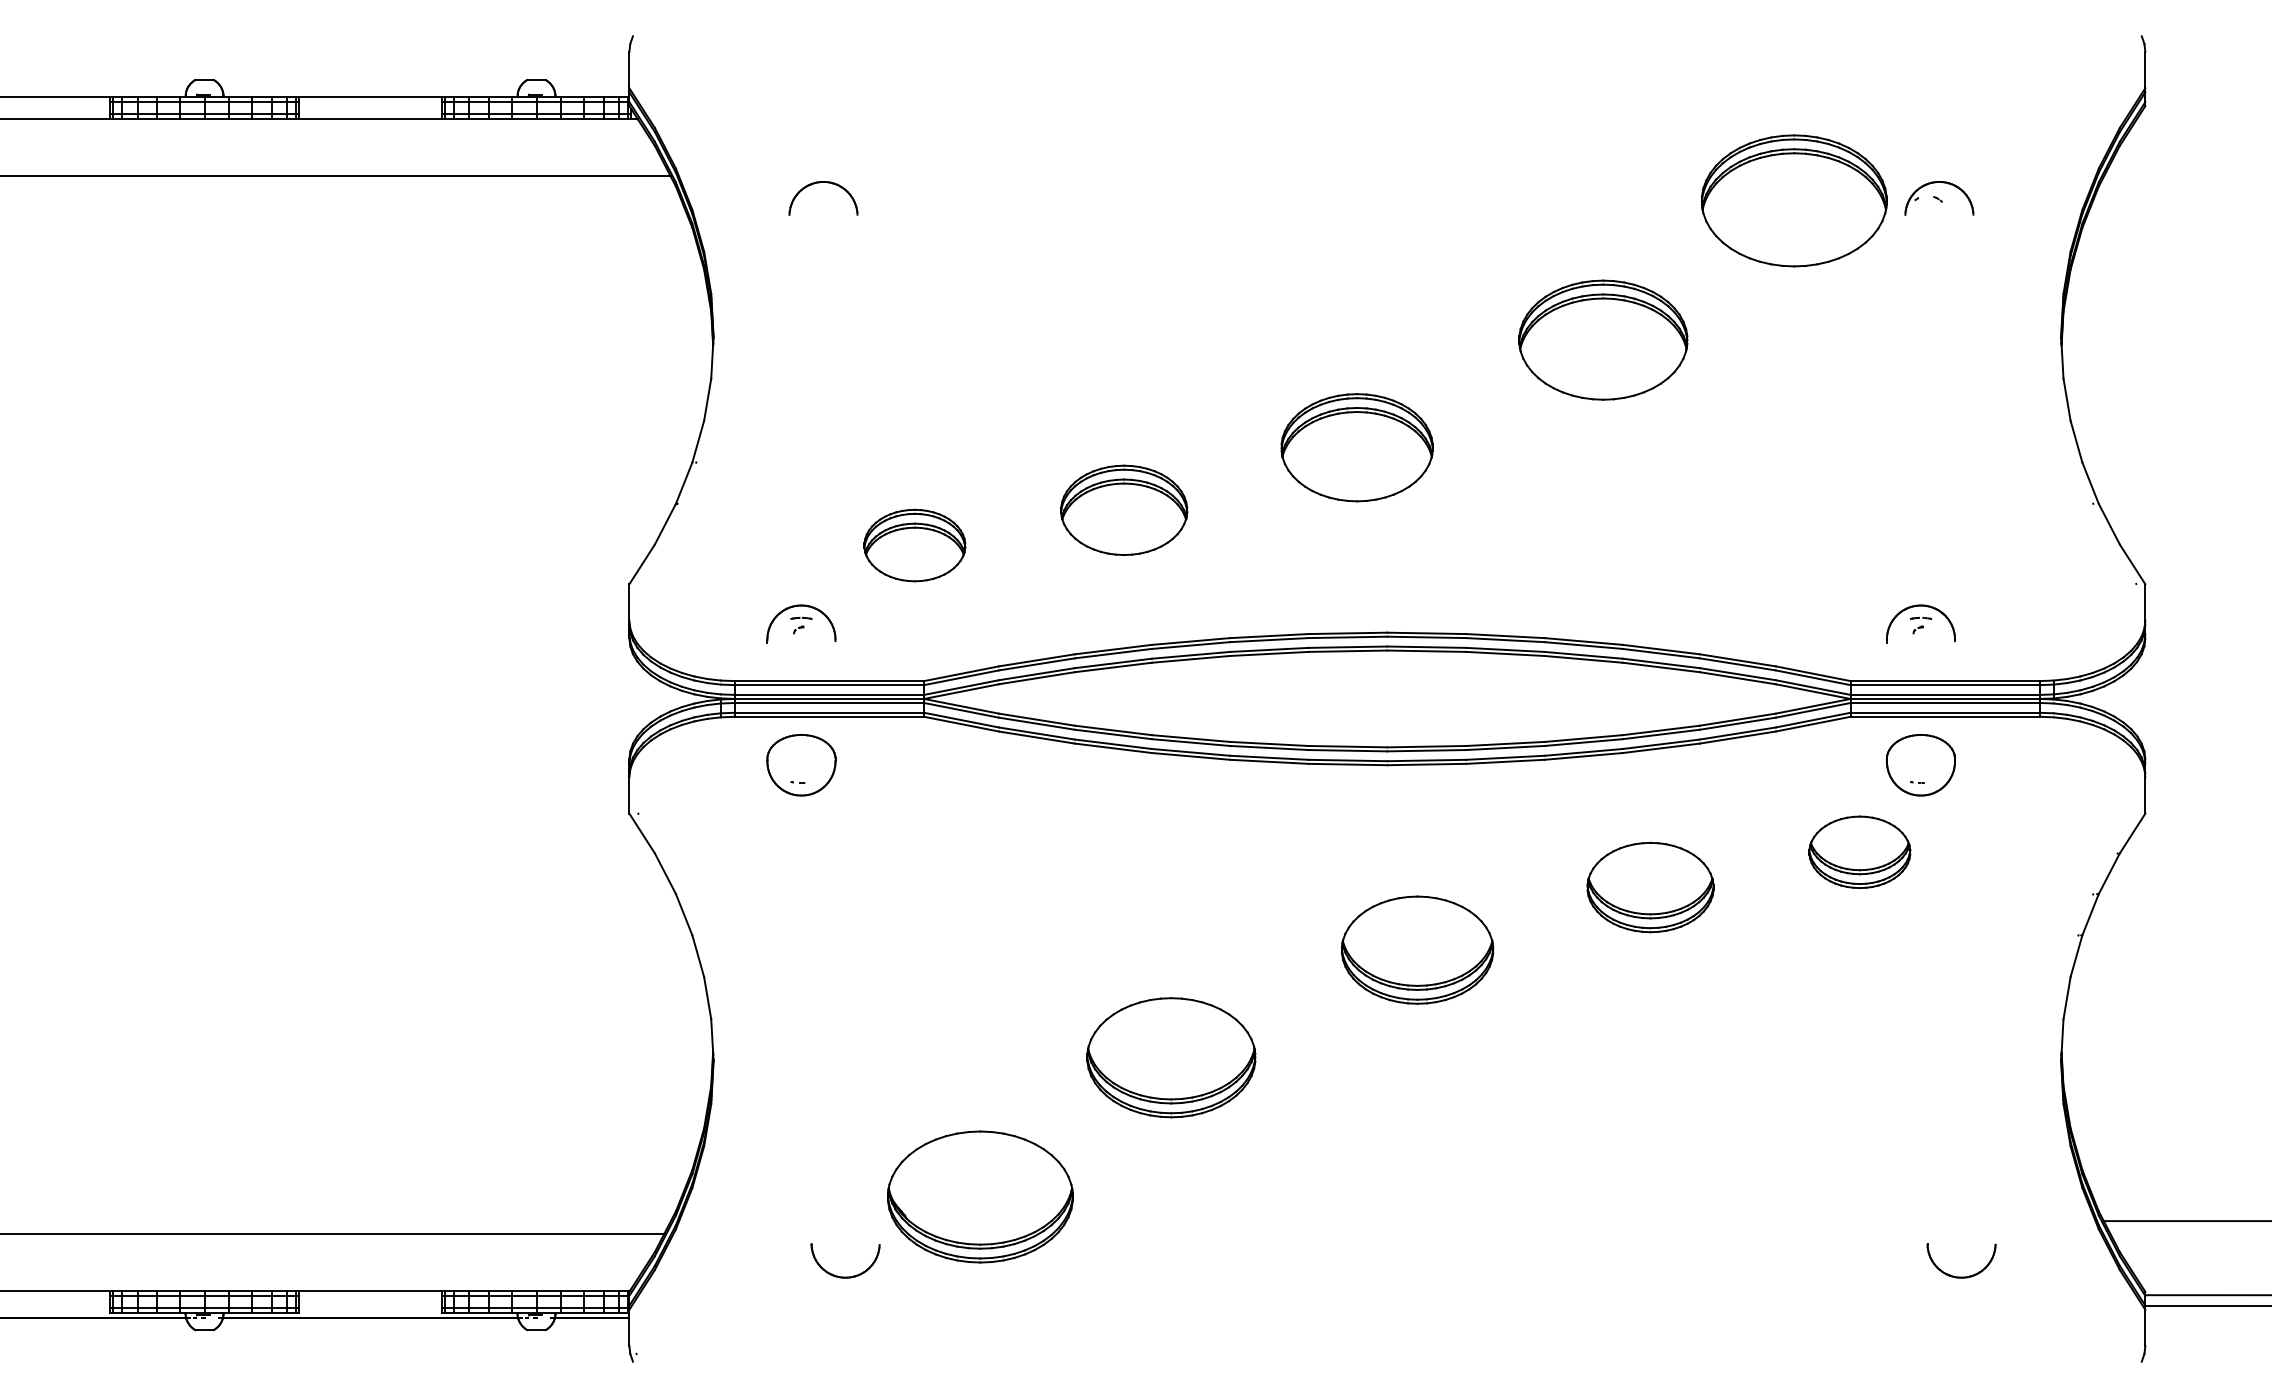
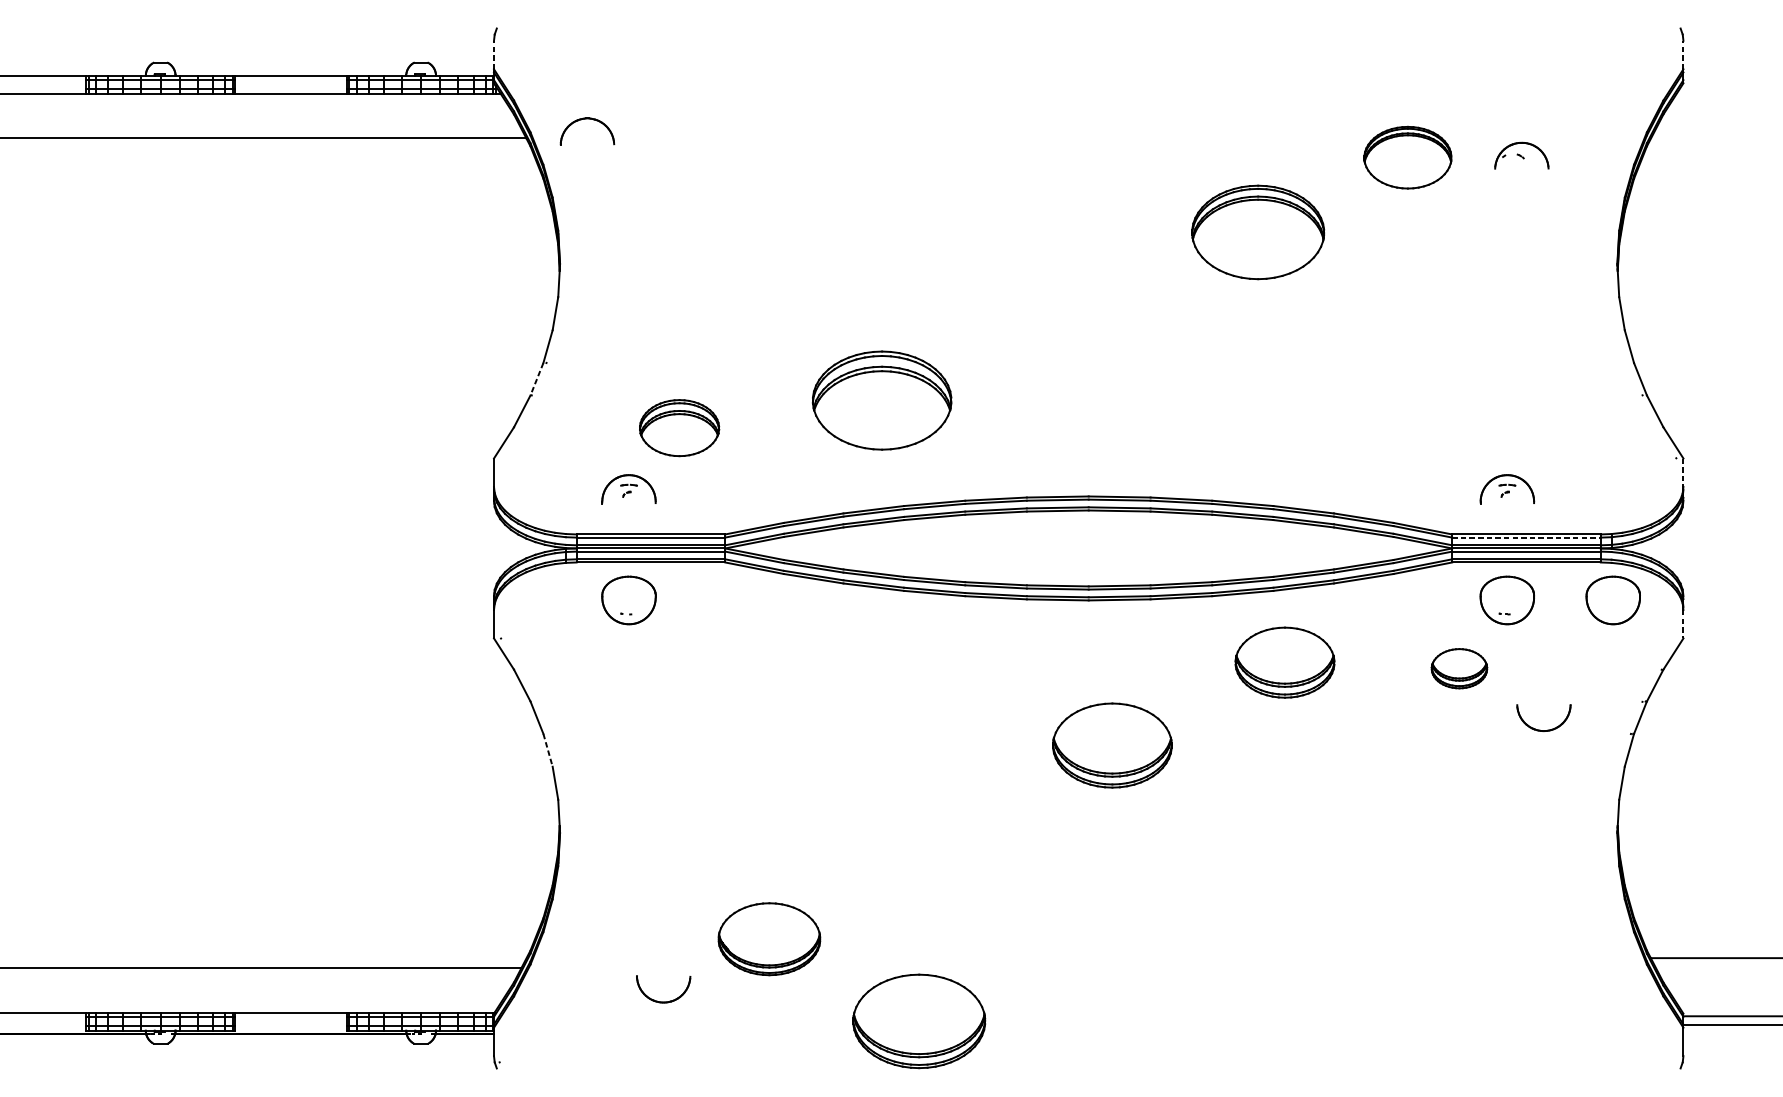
line: (629, 69) -> (494, 54), solid -> dashed
line: (2145, 69) -> (1683, 54), solid -> dashed
part: (819, 183) -> (584, 119), moved
part: (1793, 200) -> (1407, 157), size x0.6
part: (1603, 339) -> (1258, 231), moved
part: (1356, 447) -> (1064, 351), removed
line: (683, 483) -> (536, 379), solid -> dashed
part: (1124, 509) -> (882, 399), size x1.4
part: (914, 545) -> (679, 428), moved
line: (2145, 602) -> (1683, 472), solid -> dashed
line: (1945, 685) -> (1526, 537), solid -> dashed
part: (2055, 765) -> (1612, 600), added
line: (2145, 795) -> (1683, 624), solid -> dashed
part: (1859, 851) -> (1459, 668), size x0.7
part: (1650, 887) -> (1284, 662), moved
line: (698, 956) -> (548, 750), solid -> dashed
part: (1171, 1057) -> (919, 1021), moved
part: (980, 1196) -> (769, 938), size x0.7
part: (1961, 1276) -> (1543, 730), moved

